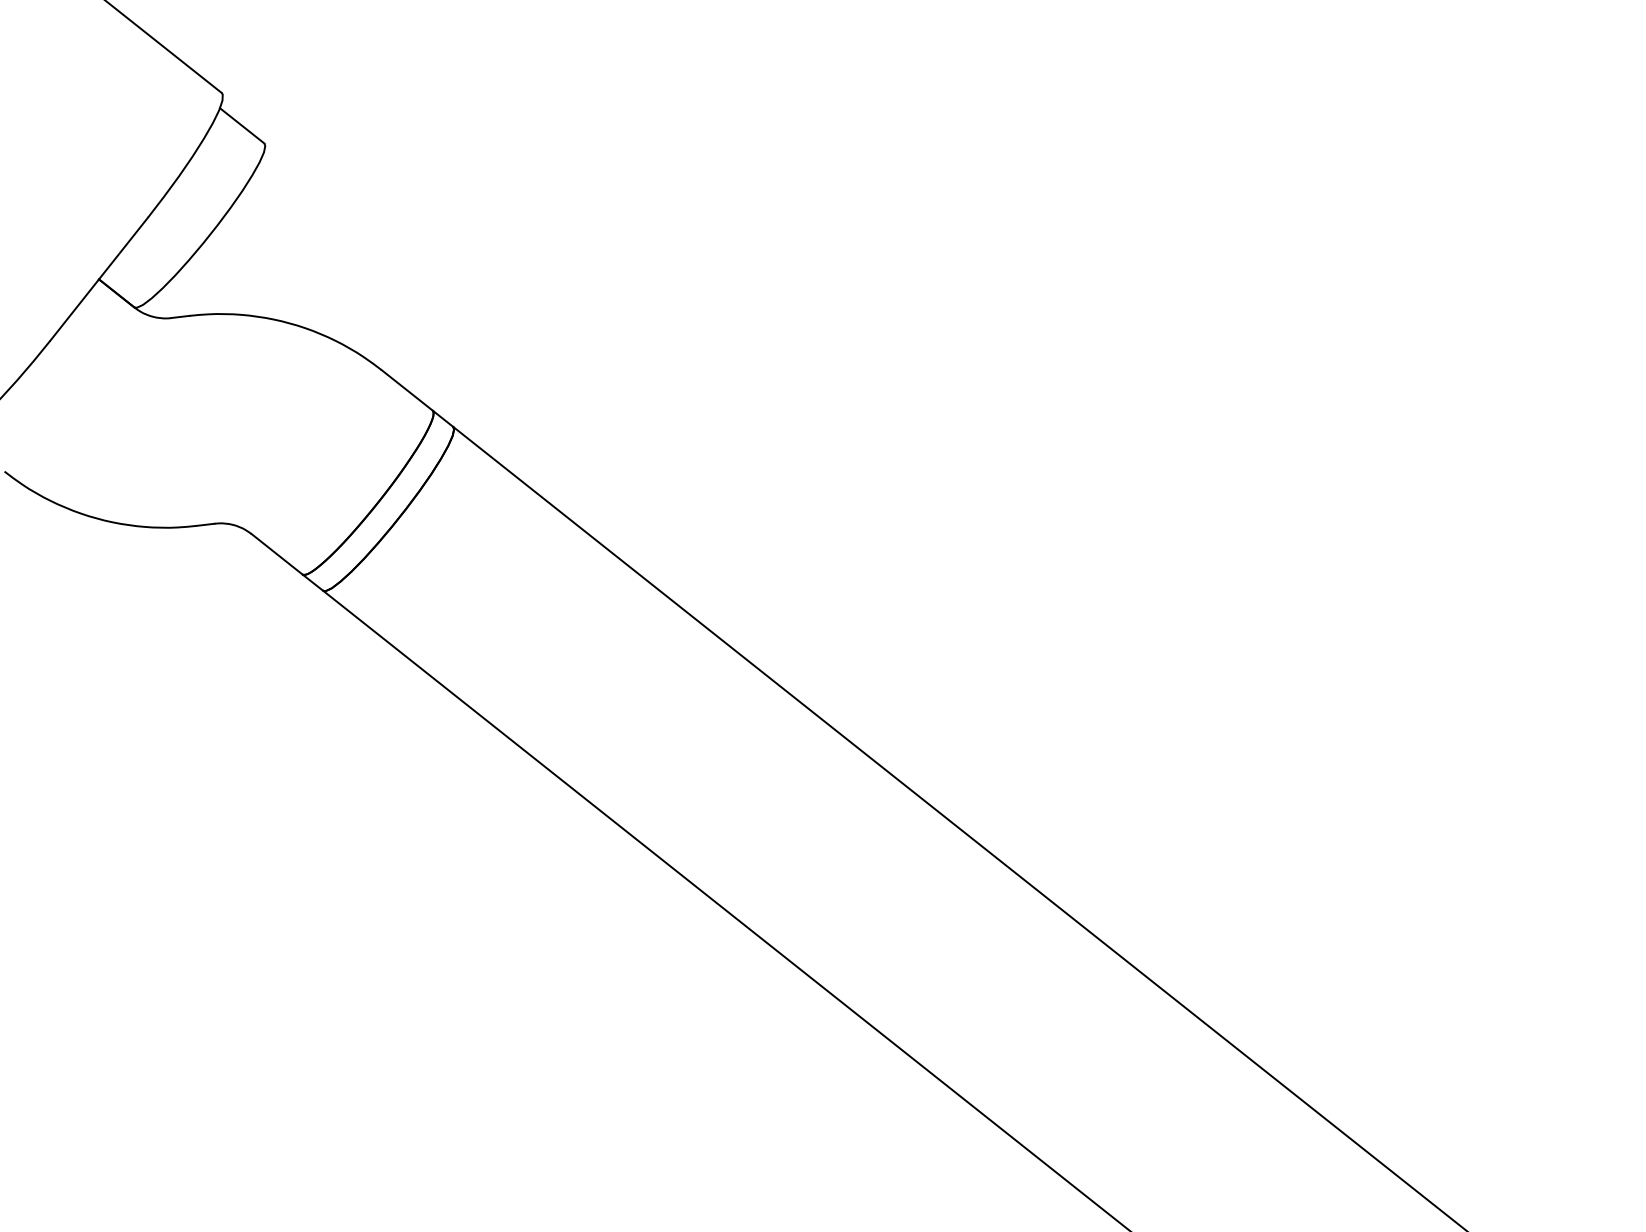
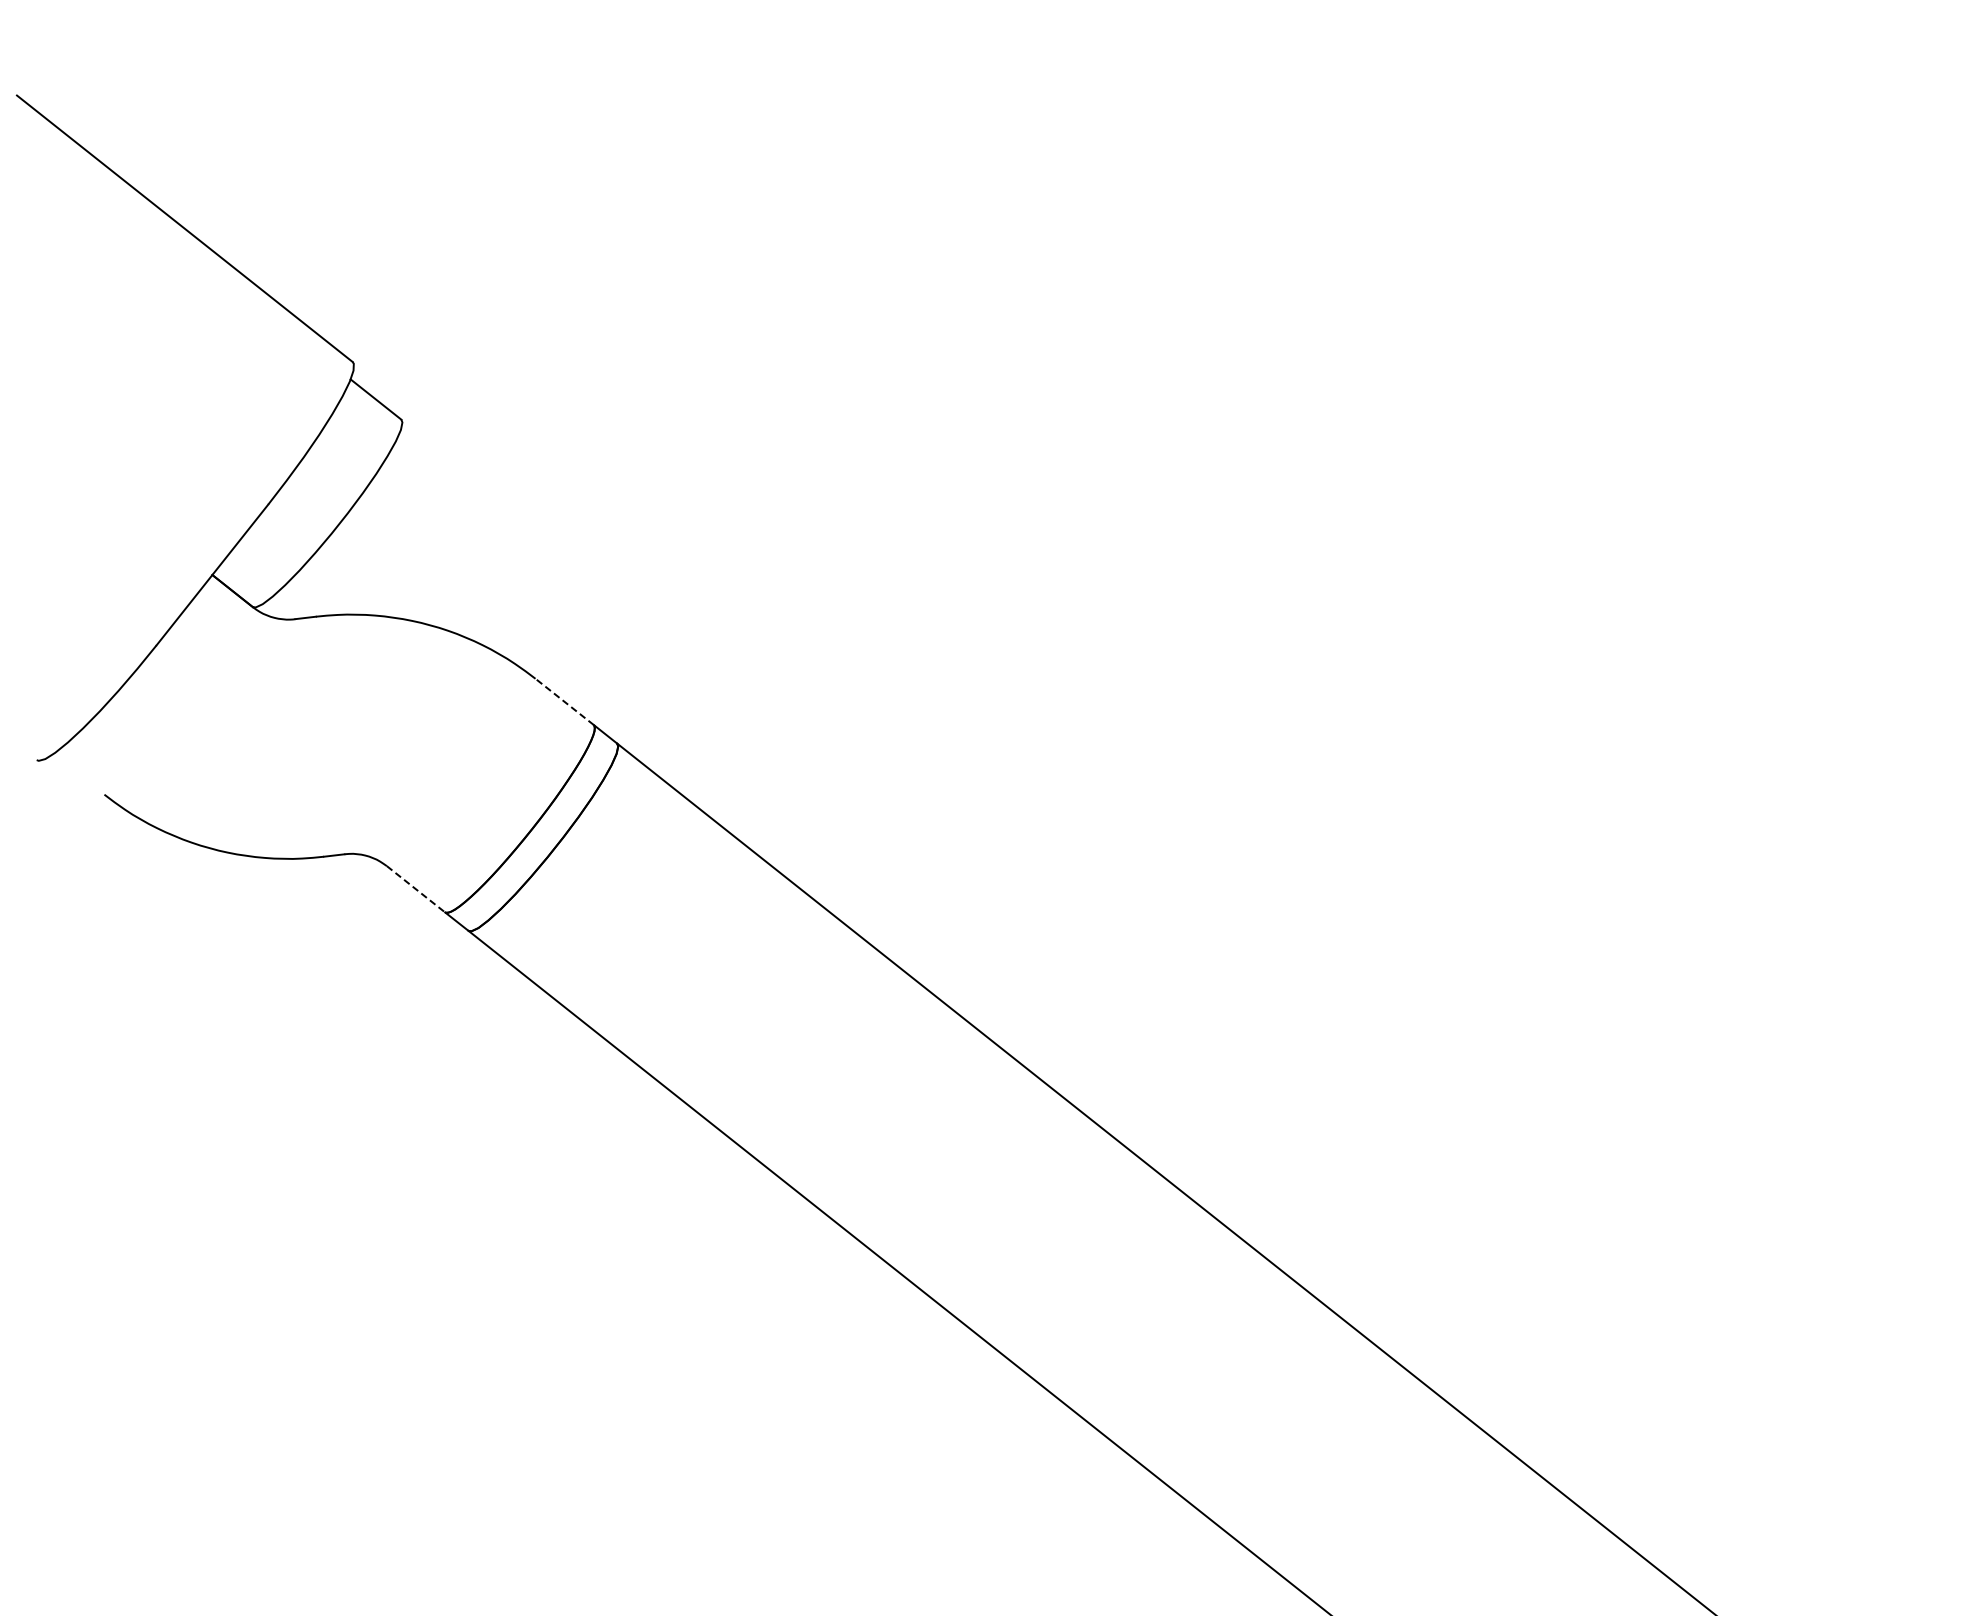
line: (407, 390) -> (564, 701), solid -> dashed
line: (277, 554) -> (416, 889), solid -> dashed

